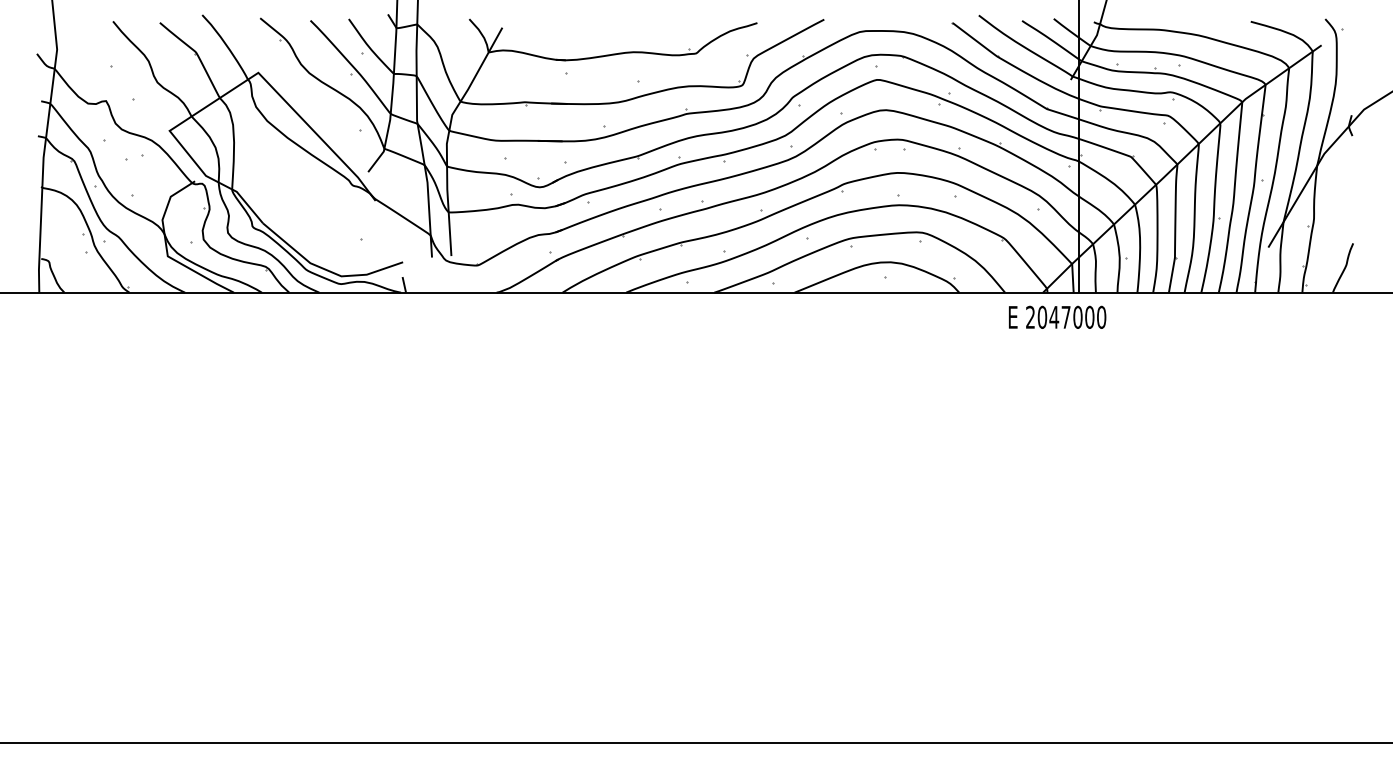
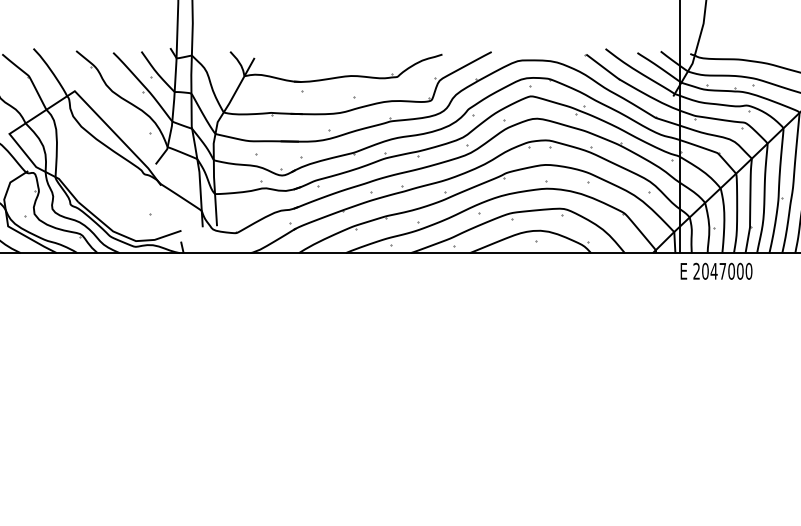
text: (1057, 316) -> (716, 270), moved

